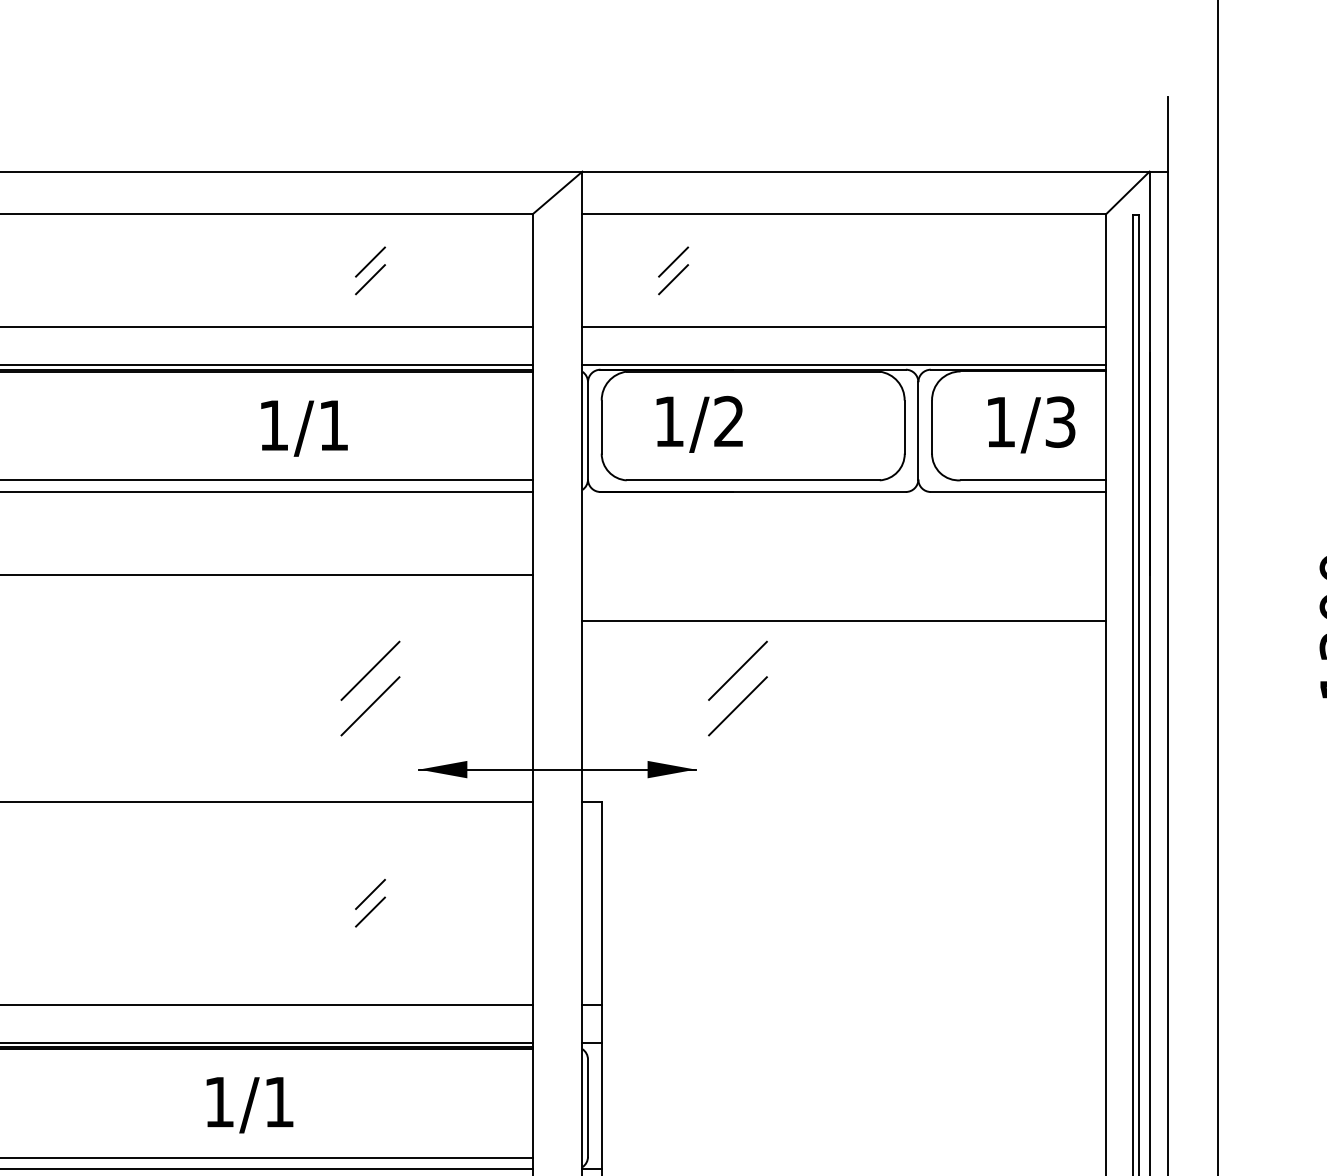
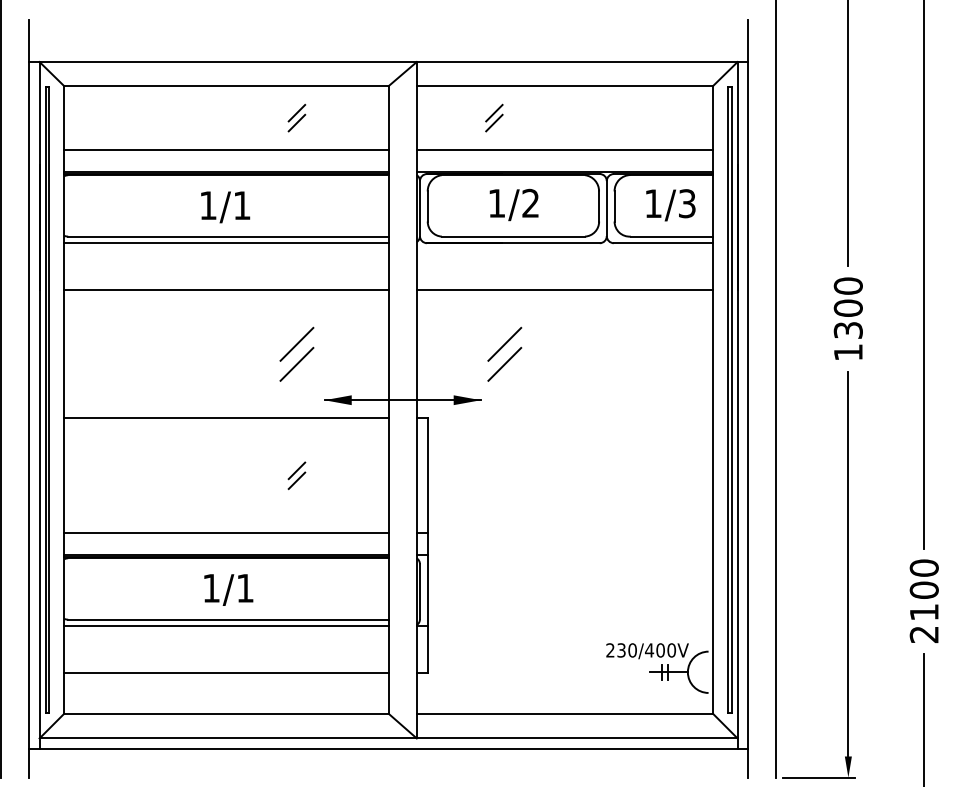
part: (673, 269) -> (494, 117), moved
text: (698, 423) -> (513, 204), moved
text: (304, 428) -> (225, 207), moved
line: (843, 621) -> (564, 290), moved

